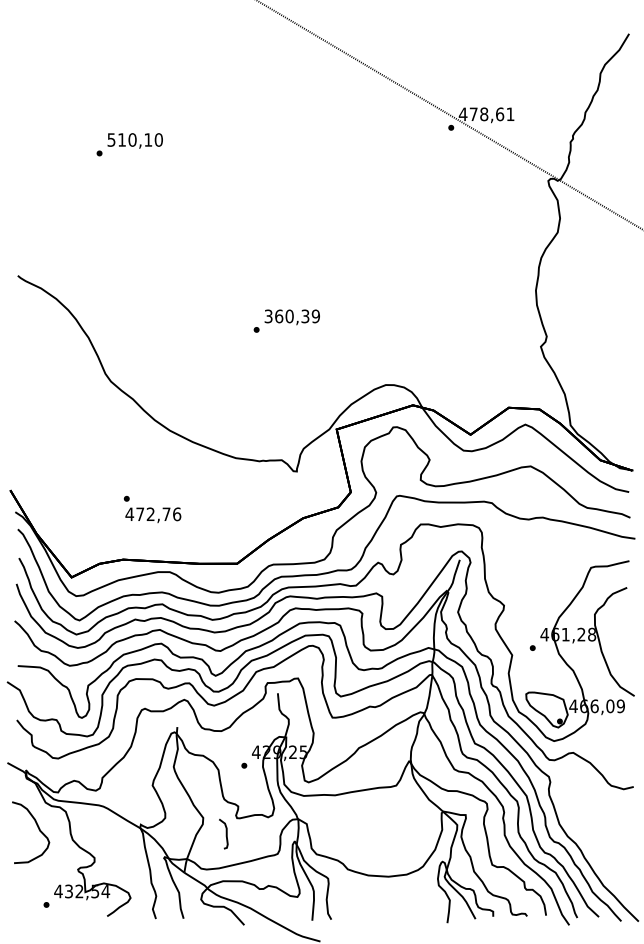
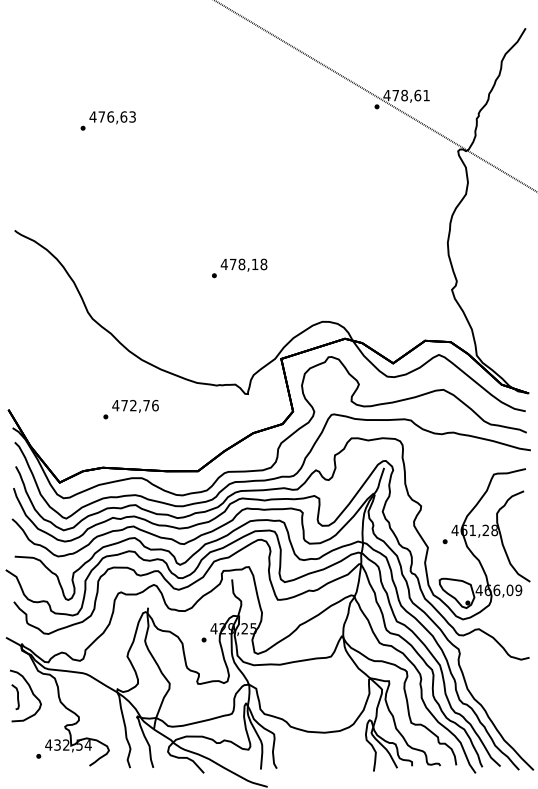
text: (134, 139) -> (112, 116), 510,10 -> 476,63
text: (292, 316) -> (244, 264), 360,39 -> 478,18
text: (153, 514) -> (135, 405), moved
curve: (225, 833) -> (17, 696), moved

